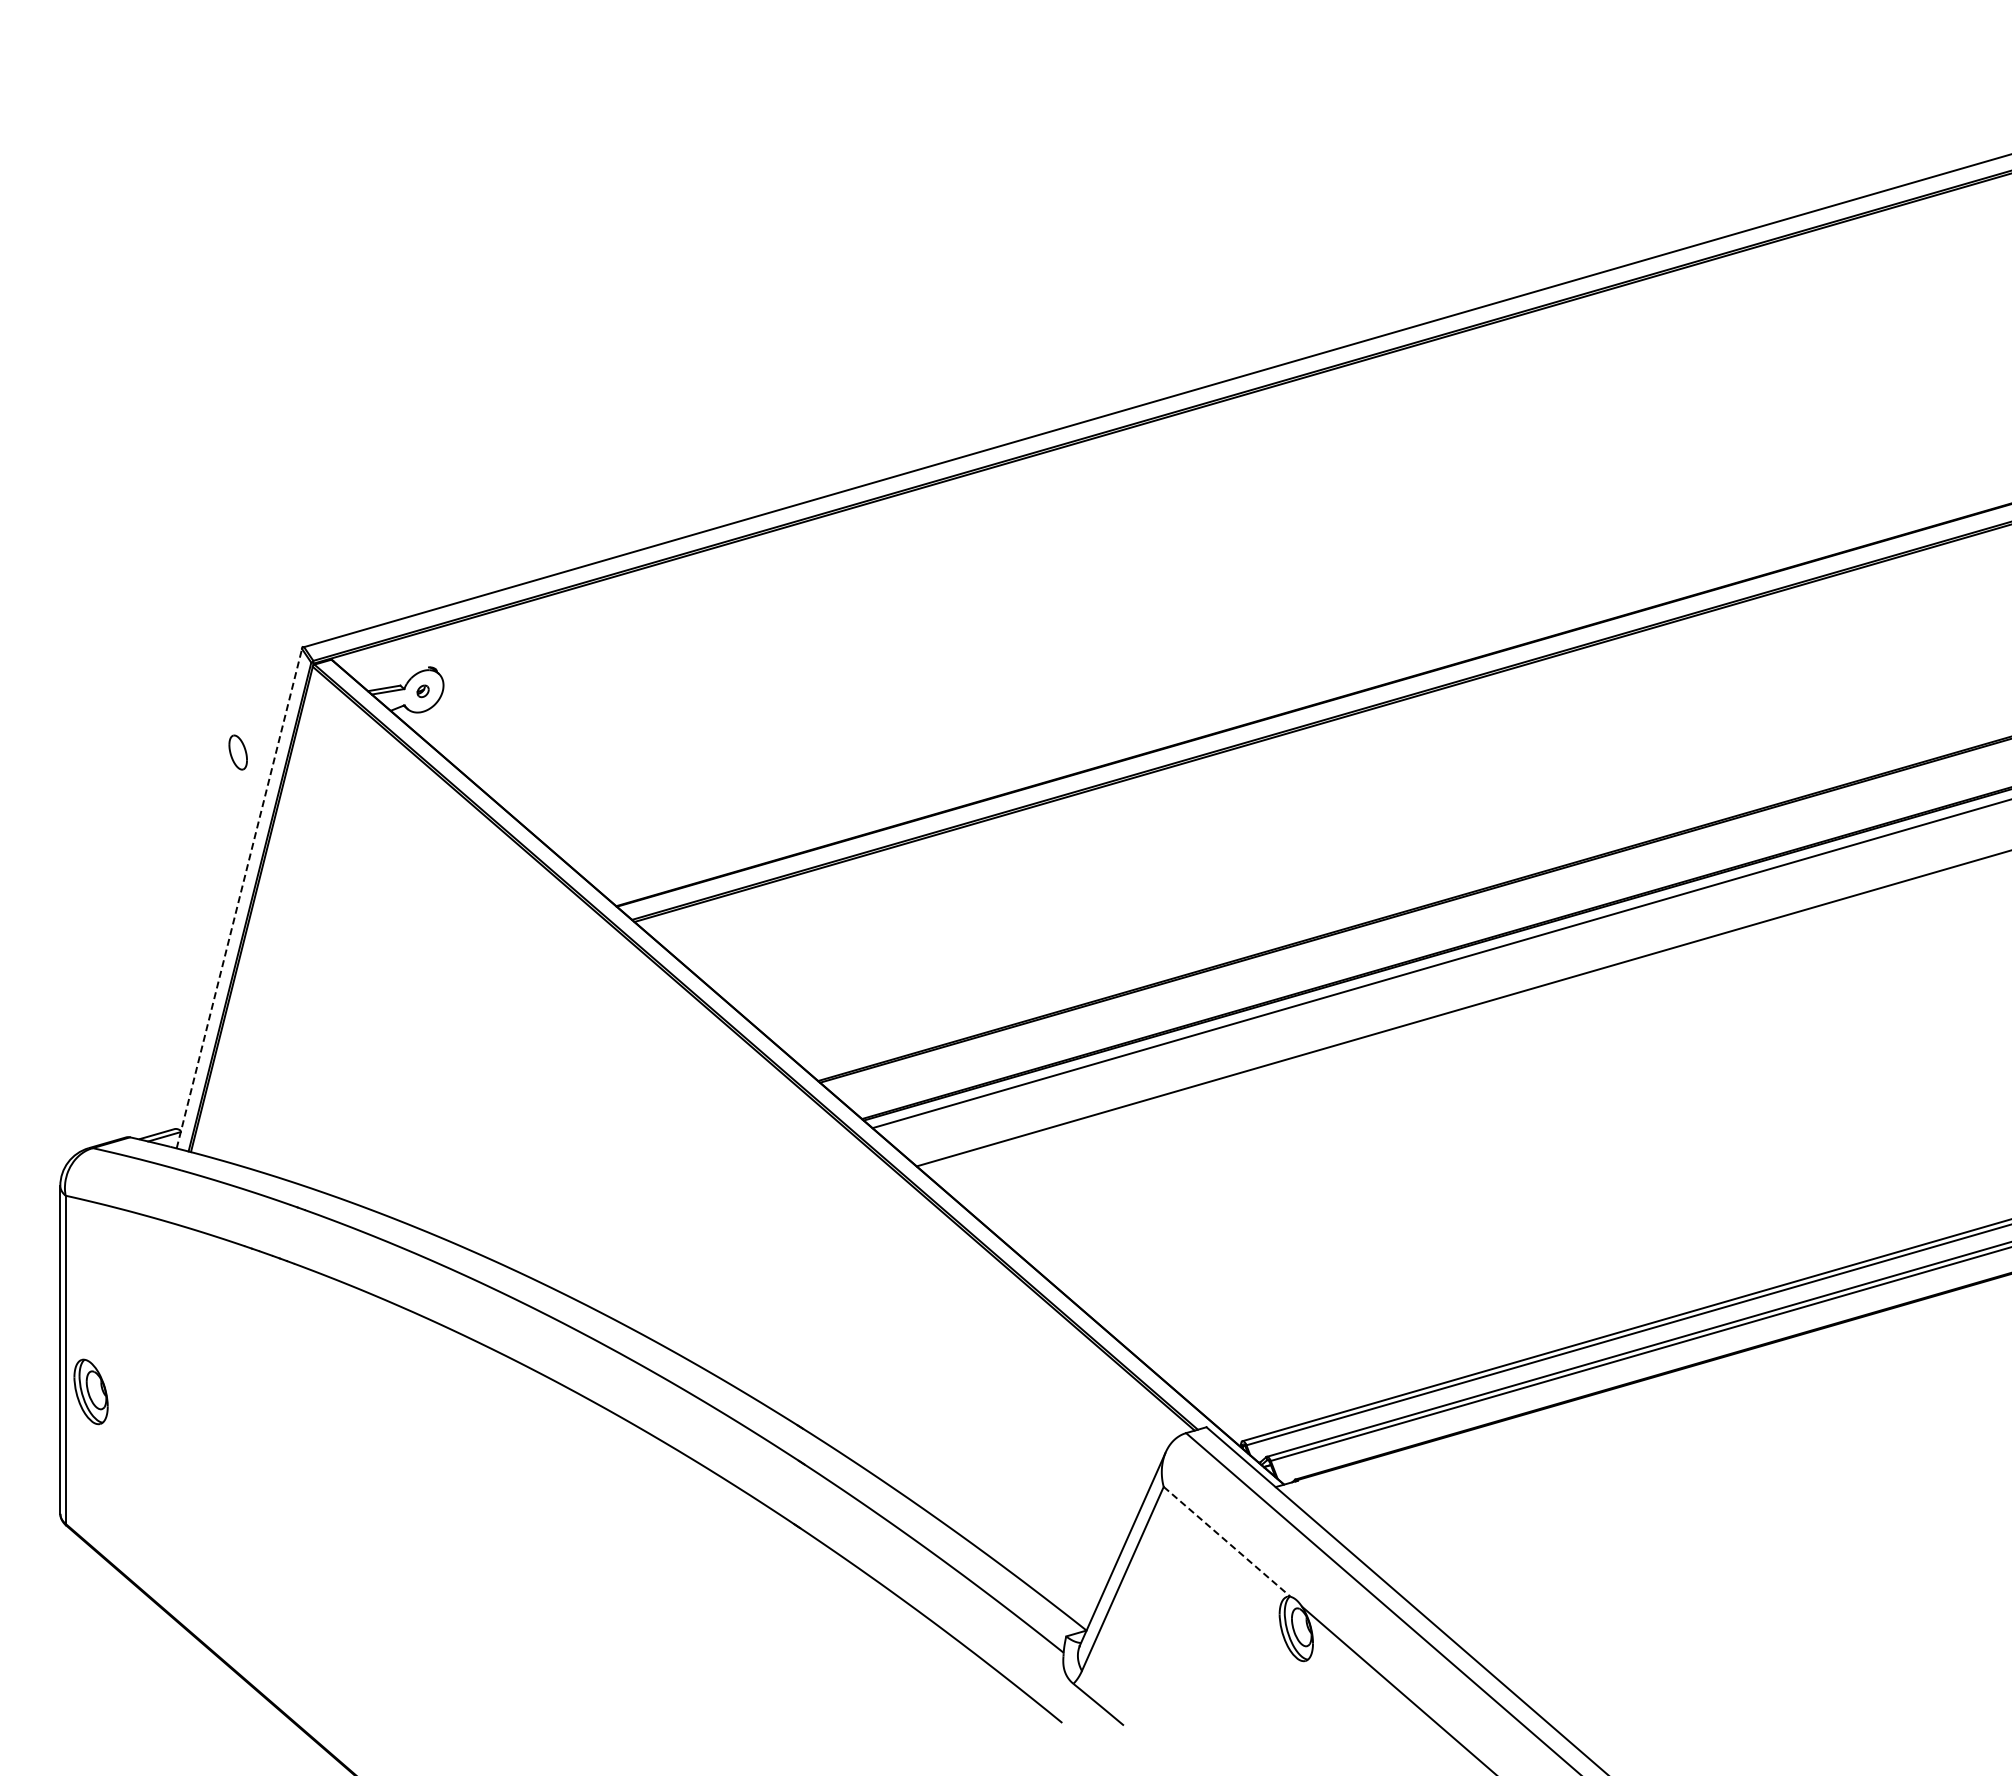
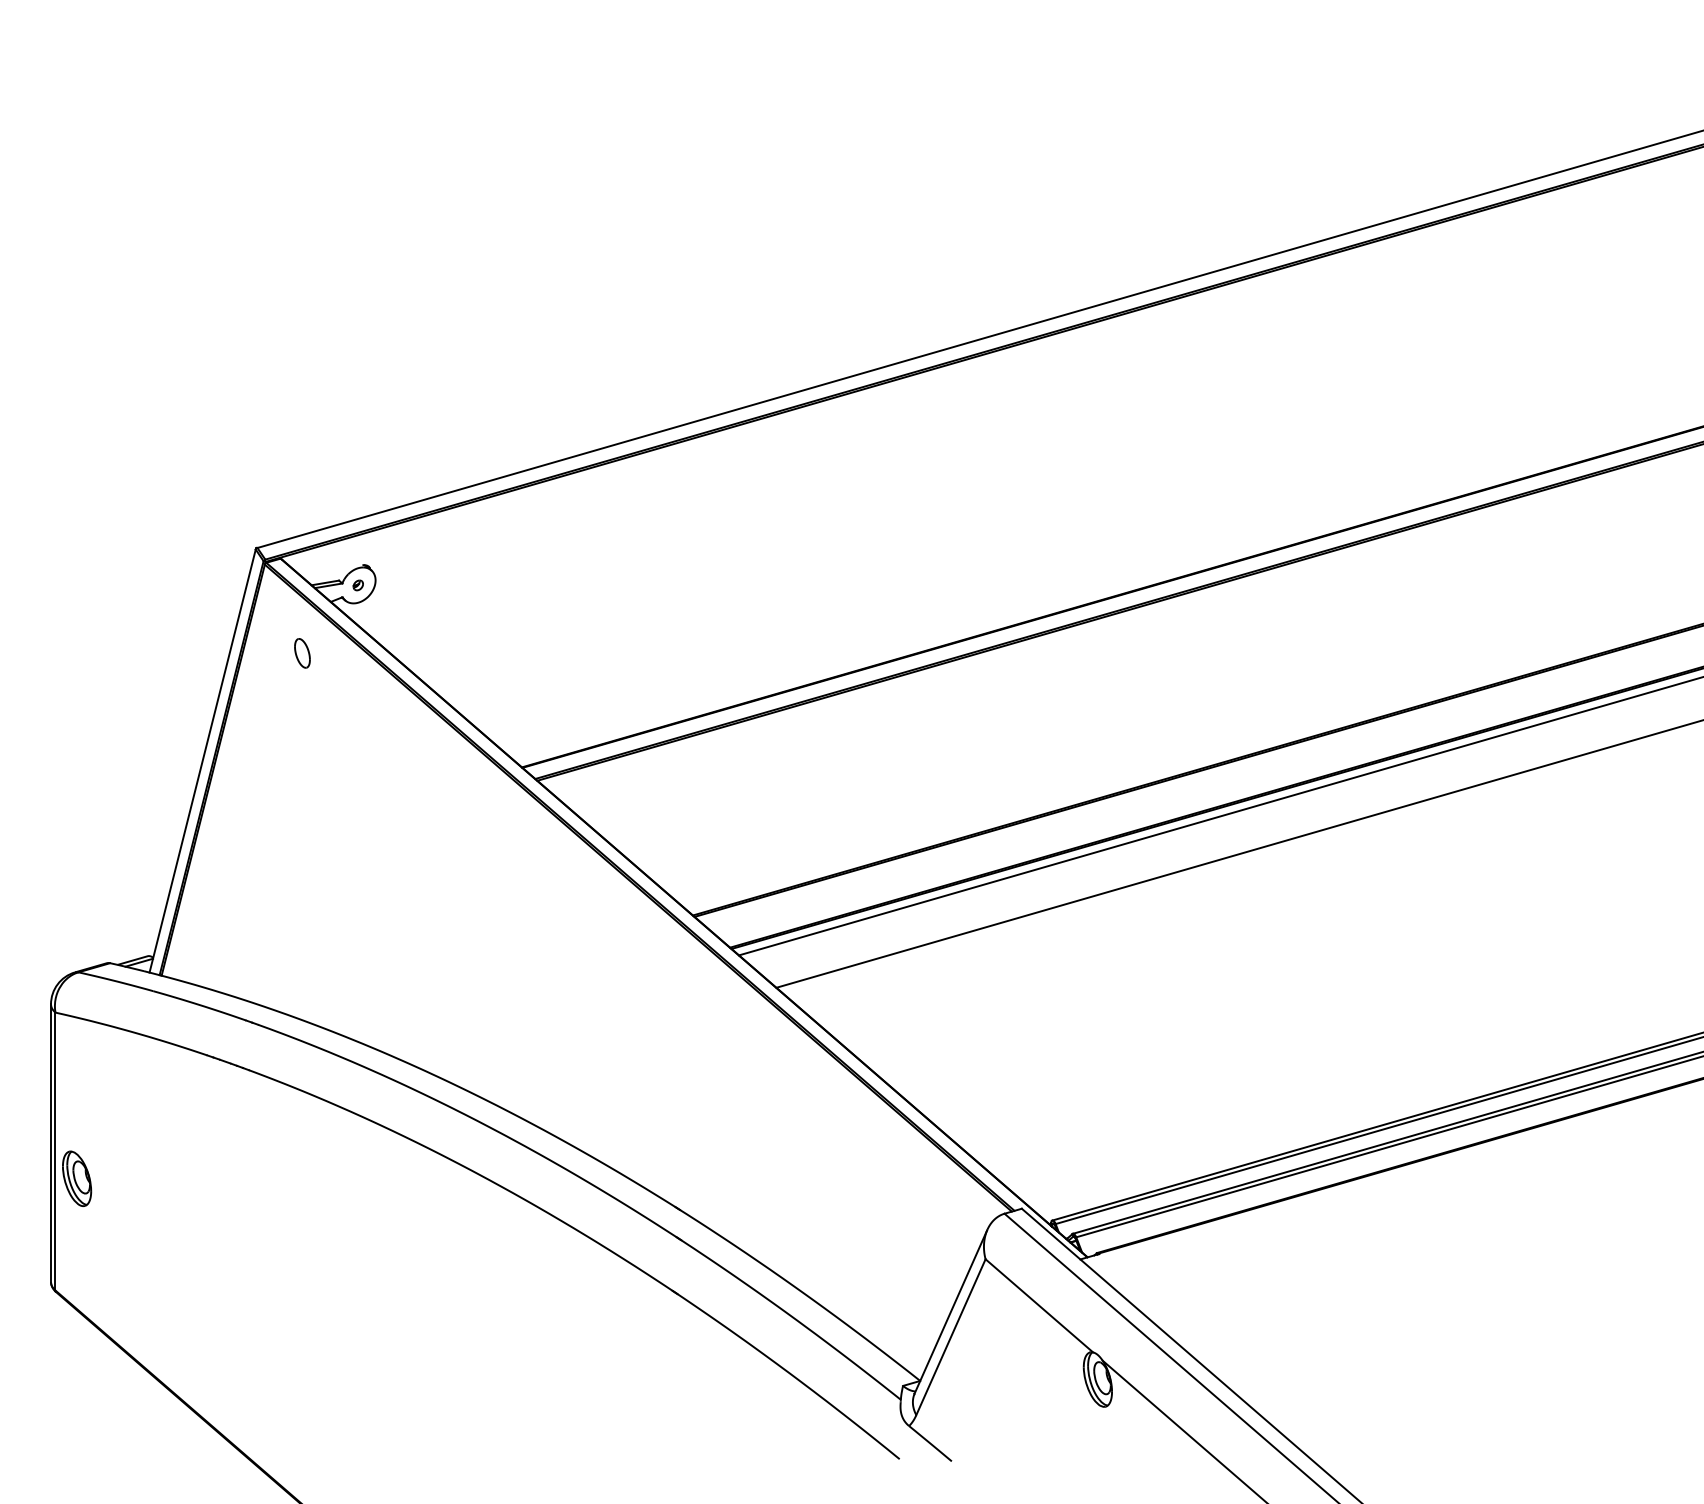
part: (237, 752) -> (301, 653), moved
line: (239, 898) -> (202, 760), dashed -> solid
line: (1227, 1541) -> (1039, 1305), dashed -> solid

